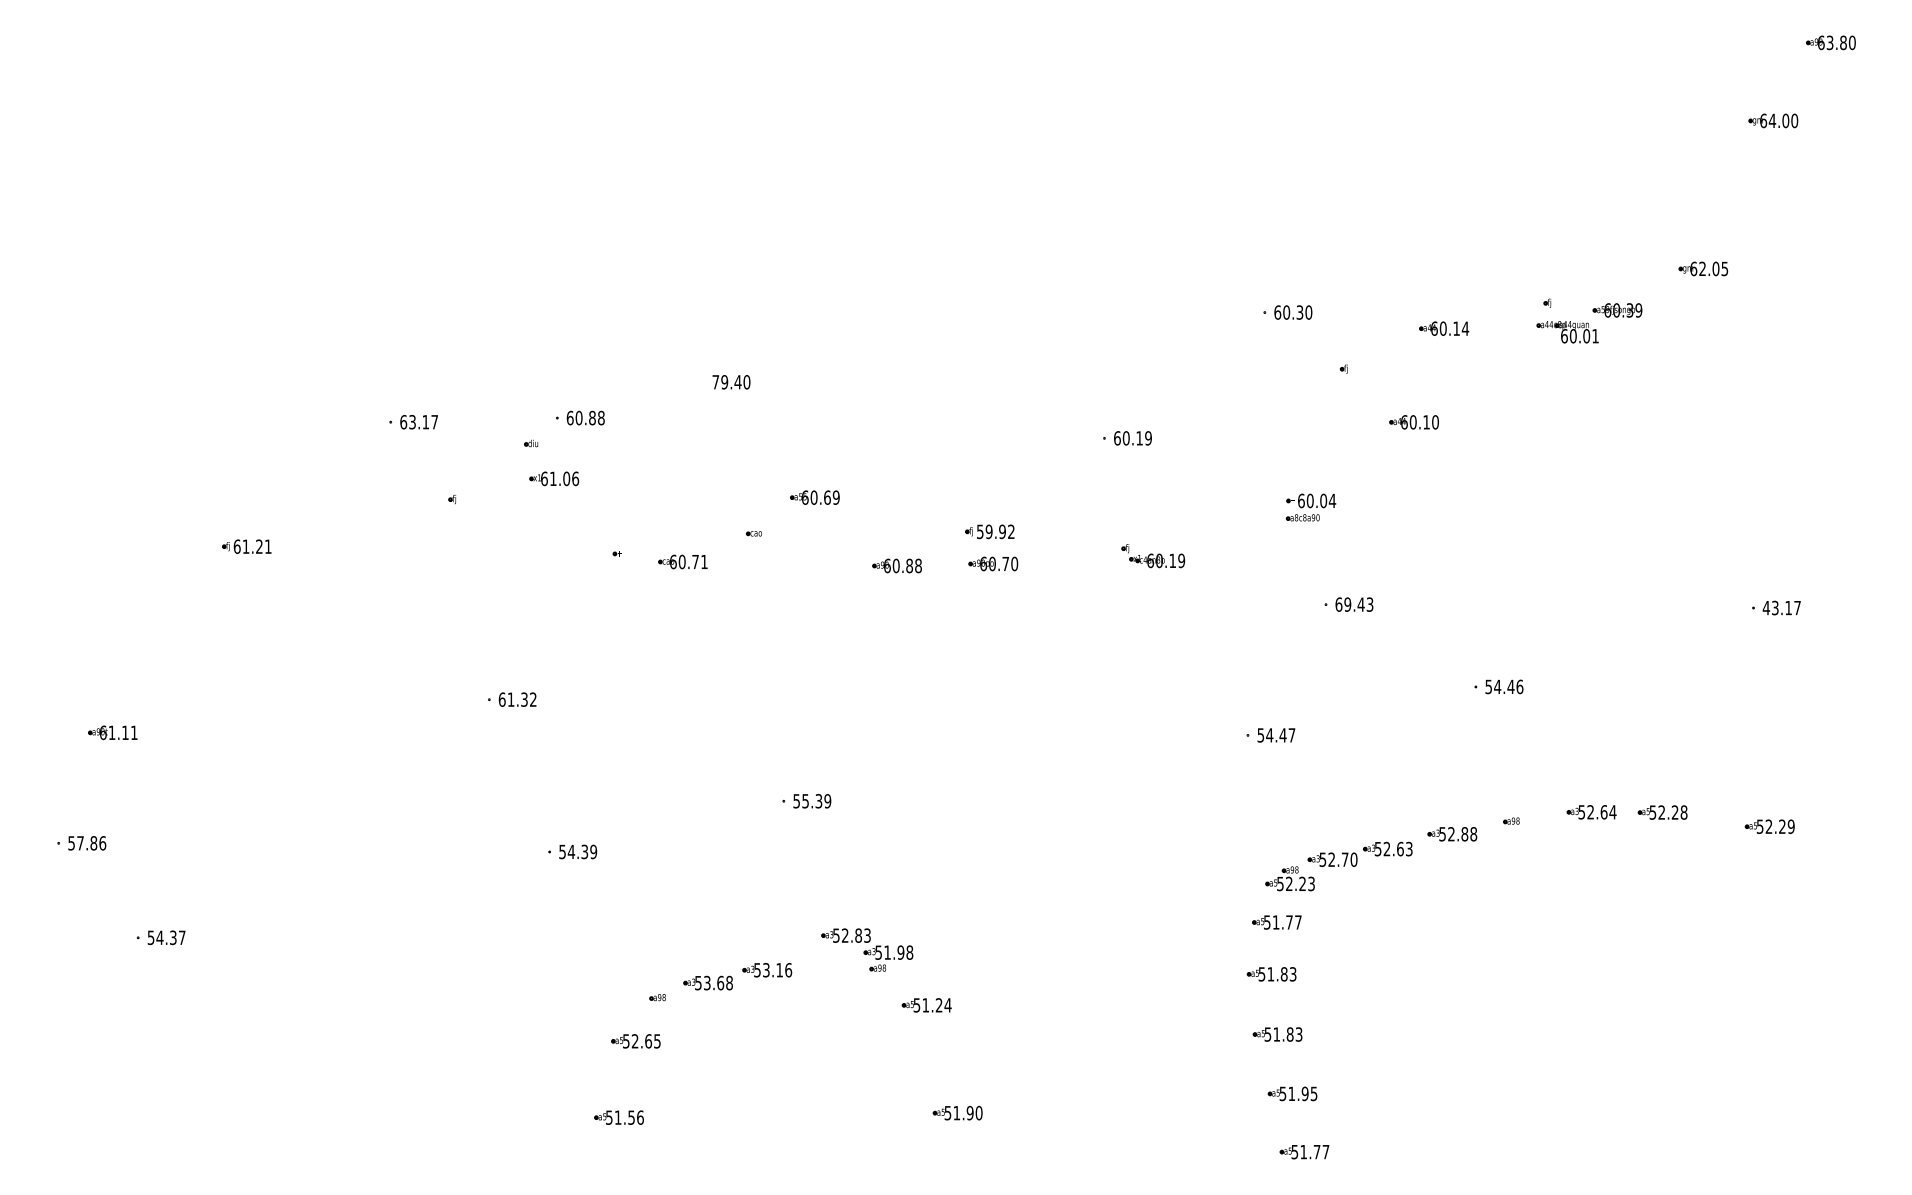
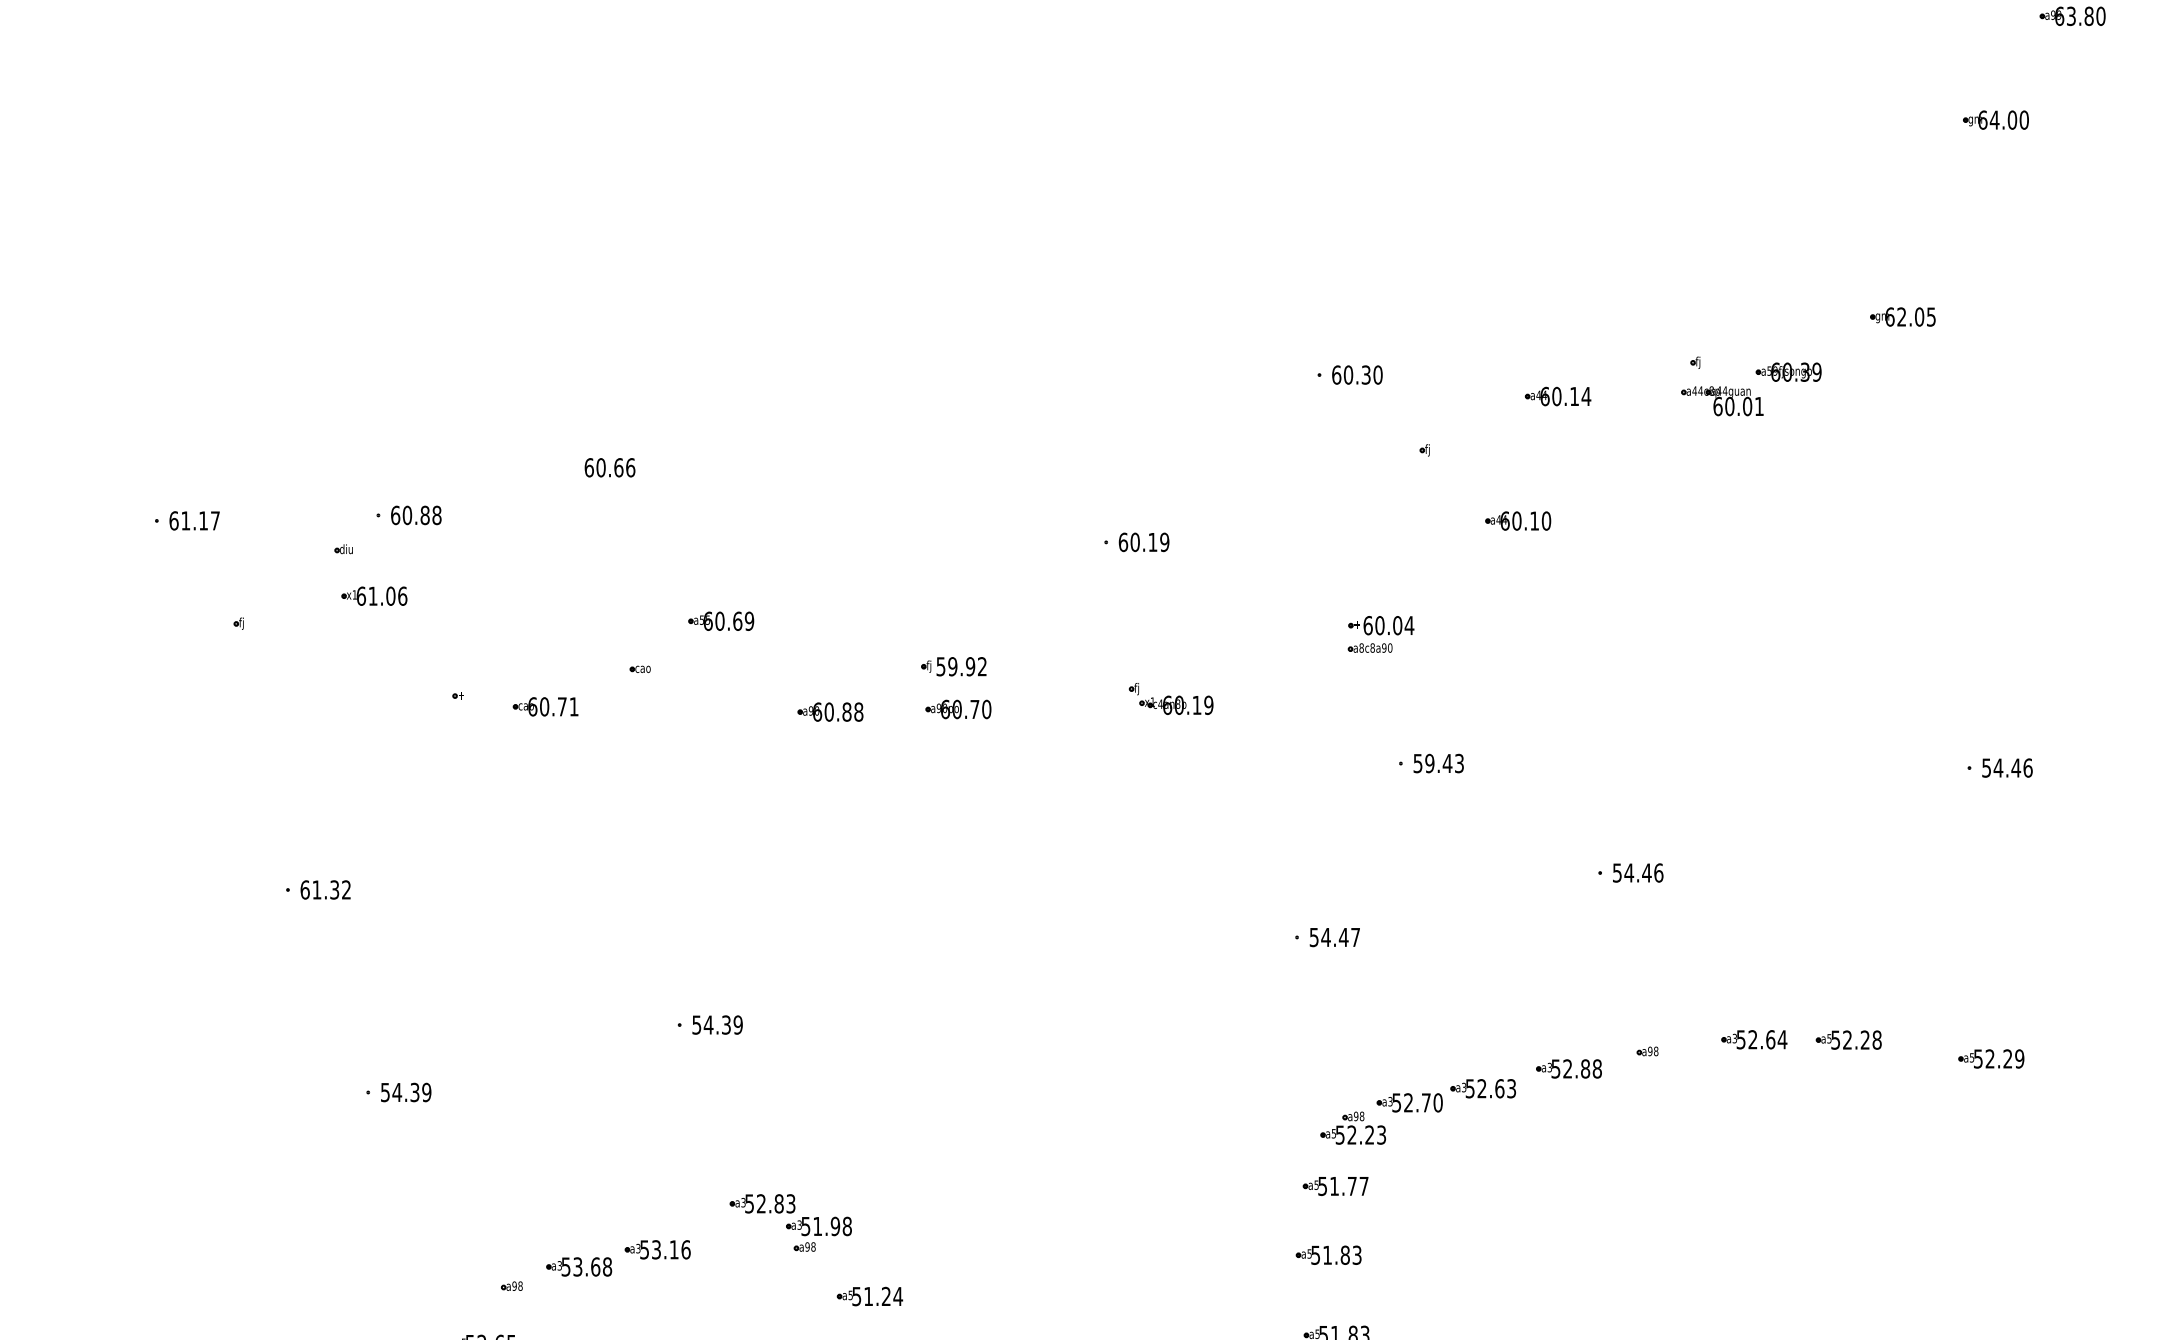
text: (731, 382) -> (610, 468), 79.40 -> 60.66
text: (412, 421) -> (185, 519), 63.17 -> 61.17
text: (1338, 604) -> (1417, 763), 69.43 -> 59.43
text: (1781, 607) -> (2006, 767), 43.17 -> 54.46
text: (805, 801) -> (708, 1025), 55.39 -> 54.39

